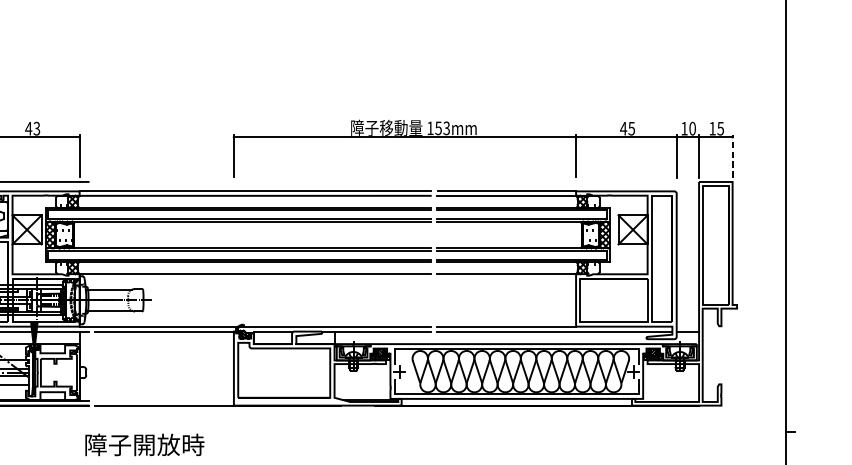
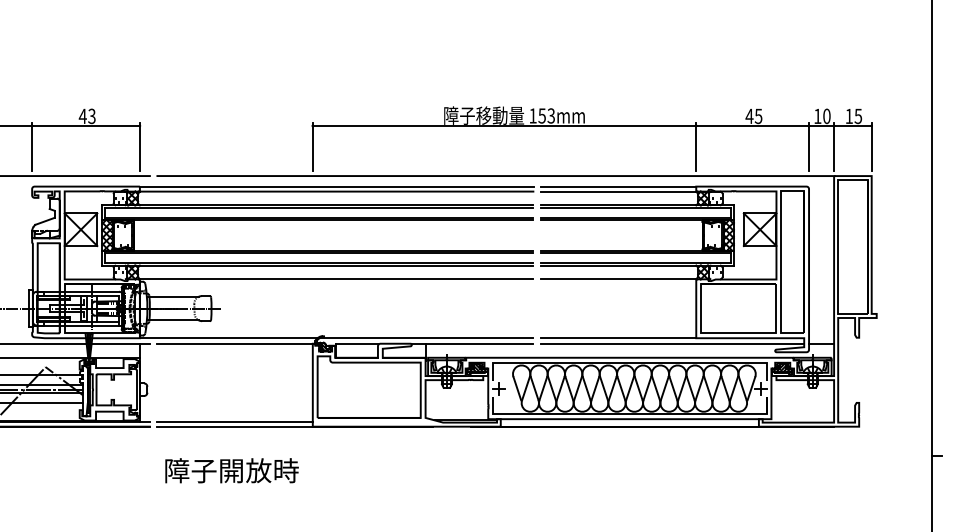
line: (732, 156) -> (871, 147), dashed -> solid
line: (396, 182) -> (495, 176), added
line: (164, 400) -> (234, 421), added
text: (144, 444) -> (231, 470), moved

